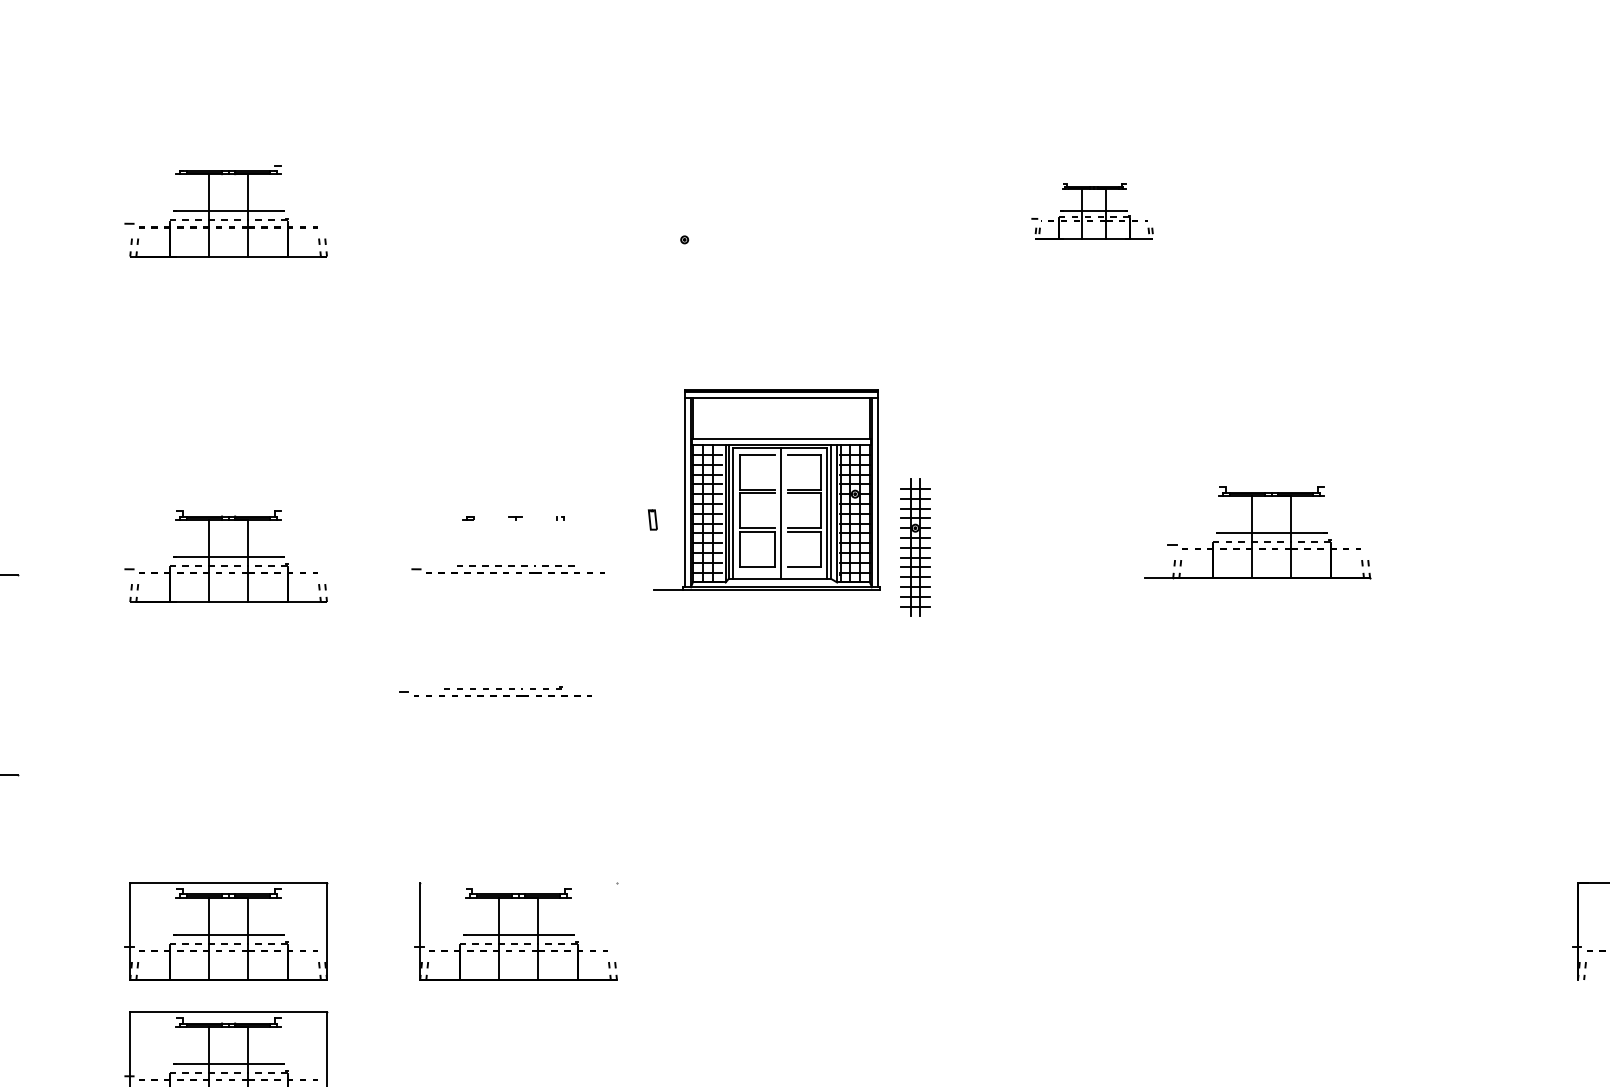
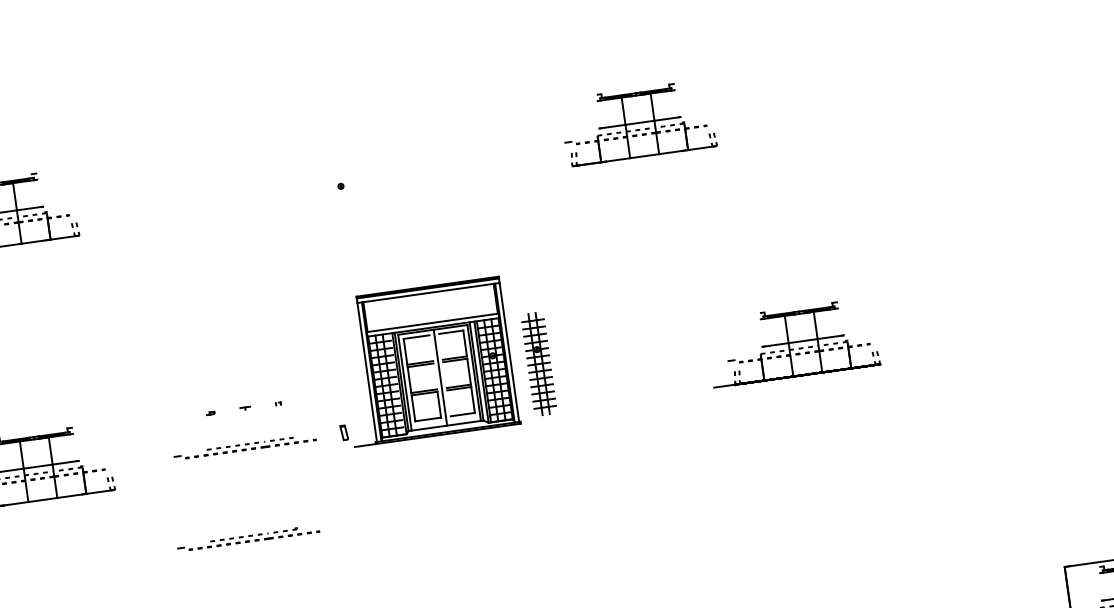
part: (1092, 211) -> (638, 123), size x1.67
part: (652, 519) -> (343, 432), moved
part: (915, 547) -> (539, 363), moved

